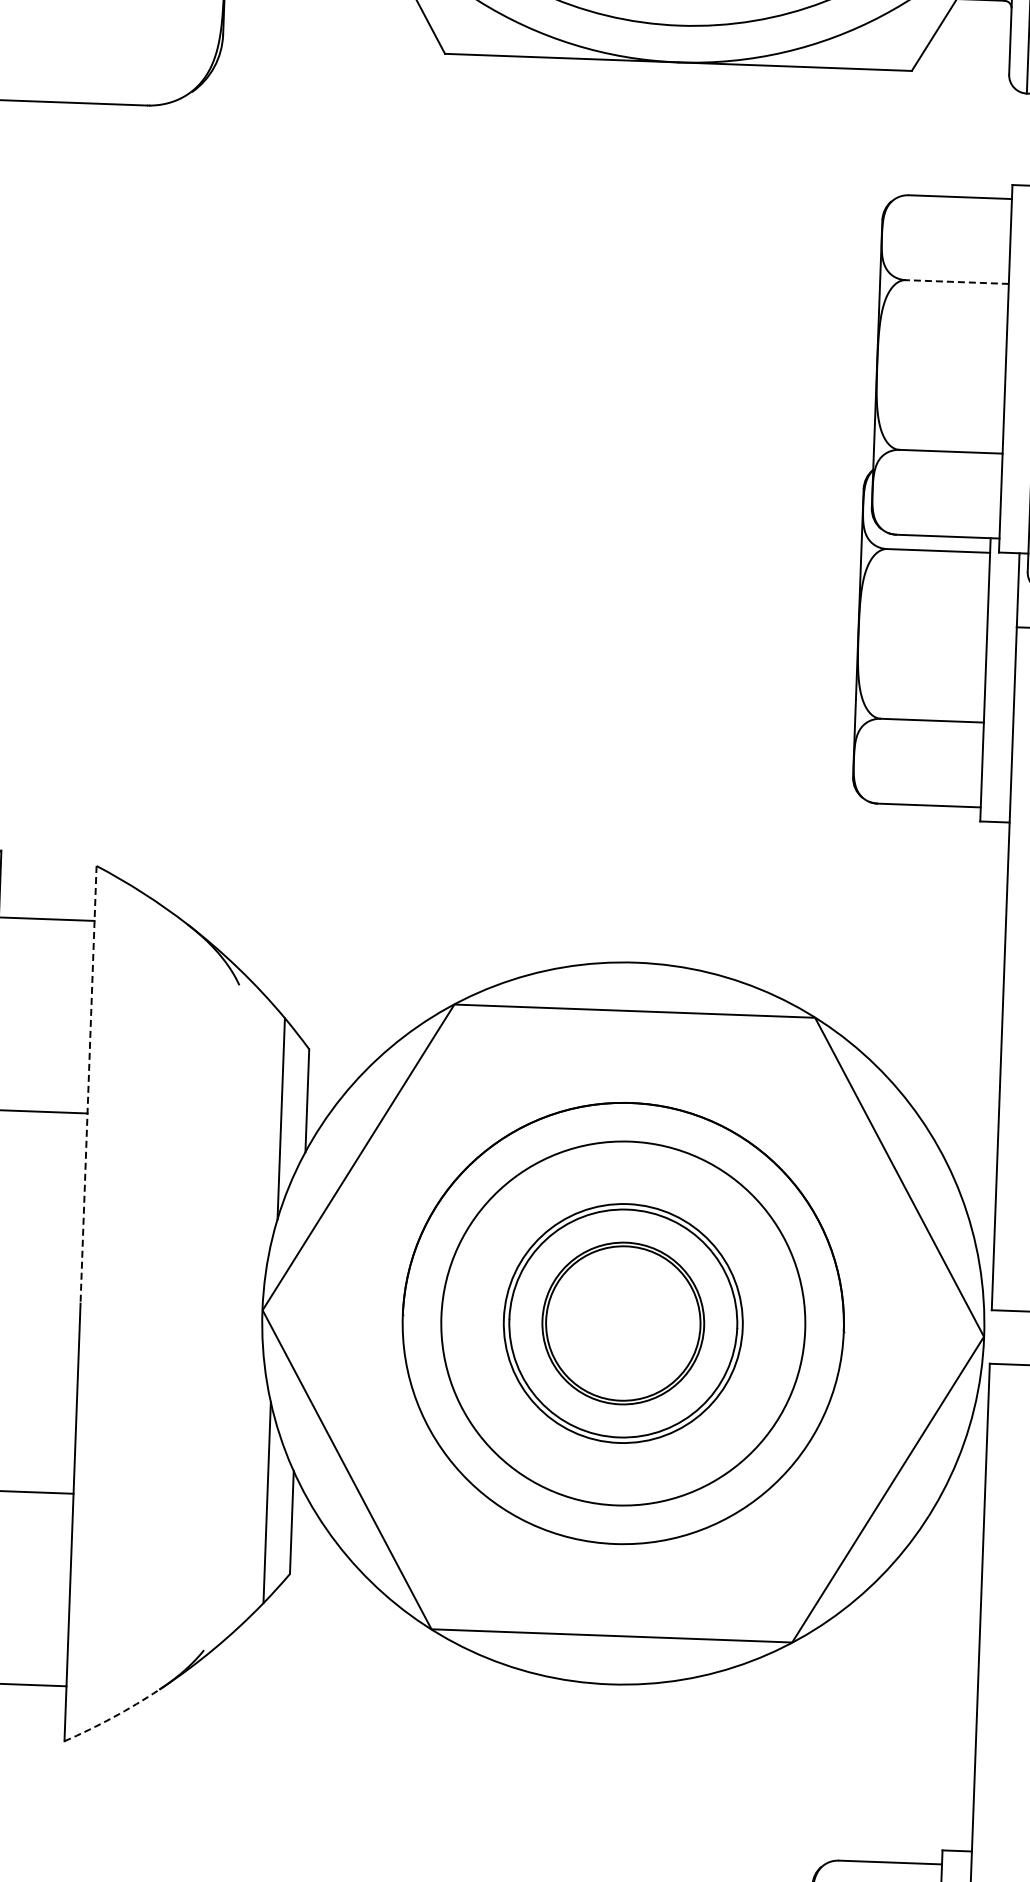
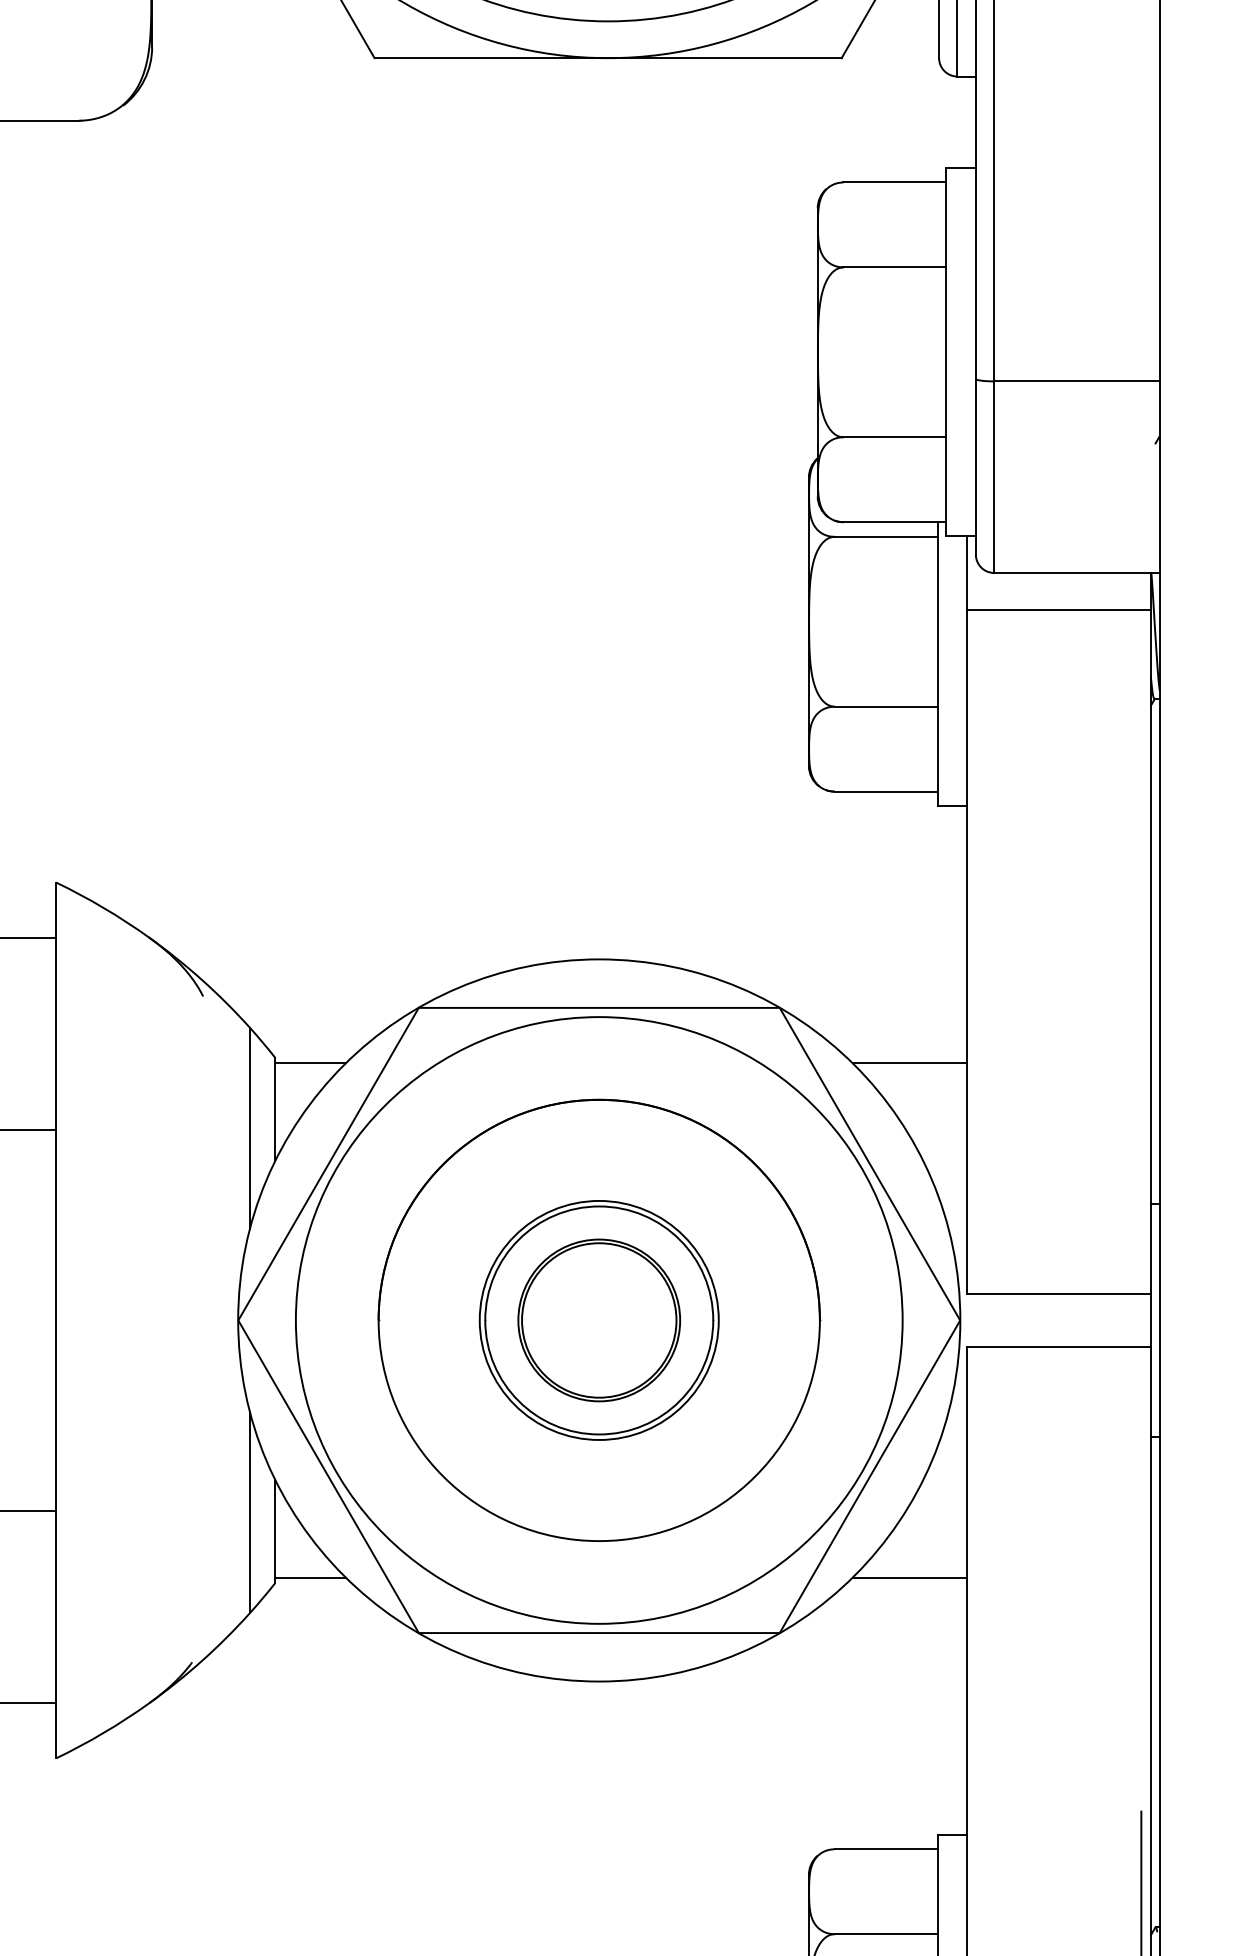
line: (956, 282) -> (894, 267), dashed -> solid
line: (344, 1056) -> (310, 1063), added
line: (942, 1078) -> (909, 1063), added
line: (88, 1084) -> (56, 1101), dashed -> solid
circle: (622, 1323) -> (598, 1320), size x1.67
line: (325, 1569) -> (310, 1577), added
line: (923, 1591) -> (909, 1577), added
arc: (112, 1717) -> (103, 1732), dashed -> solid

